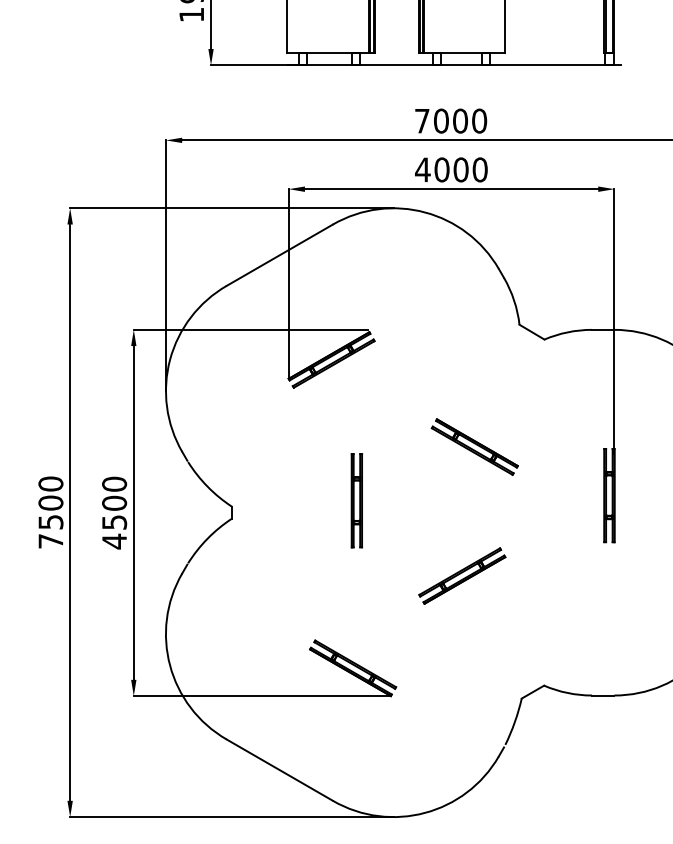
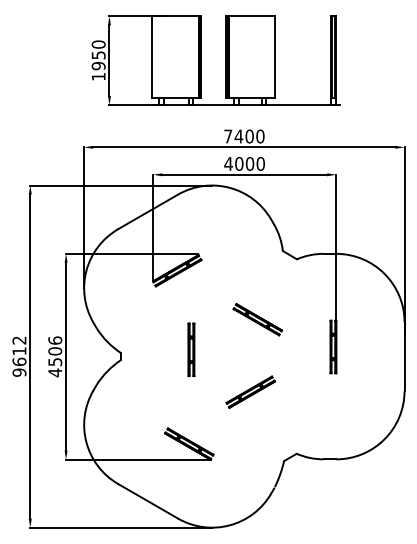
text: (440, 121) -> (238, 136), 7000 -> 7400
text: (113, 484) -> (54, 340), 4500 -> 4506
text: (50, 512) -> (19, 356), 7500 -> 9612

